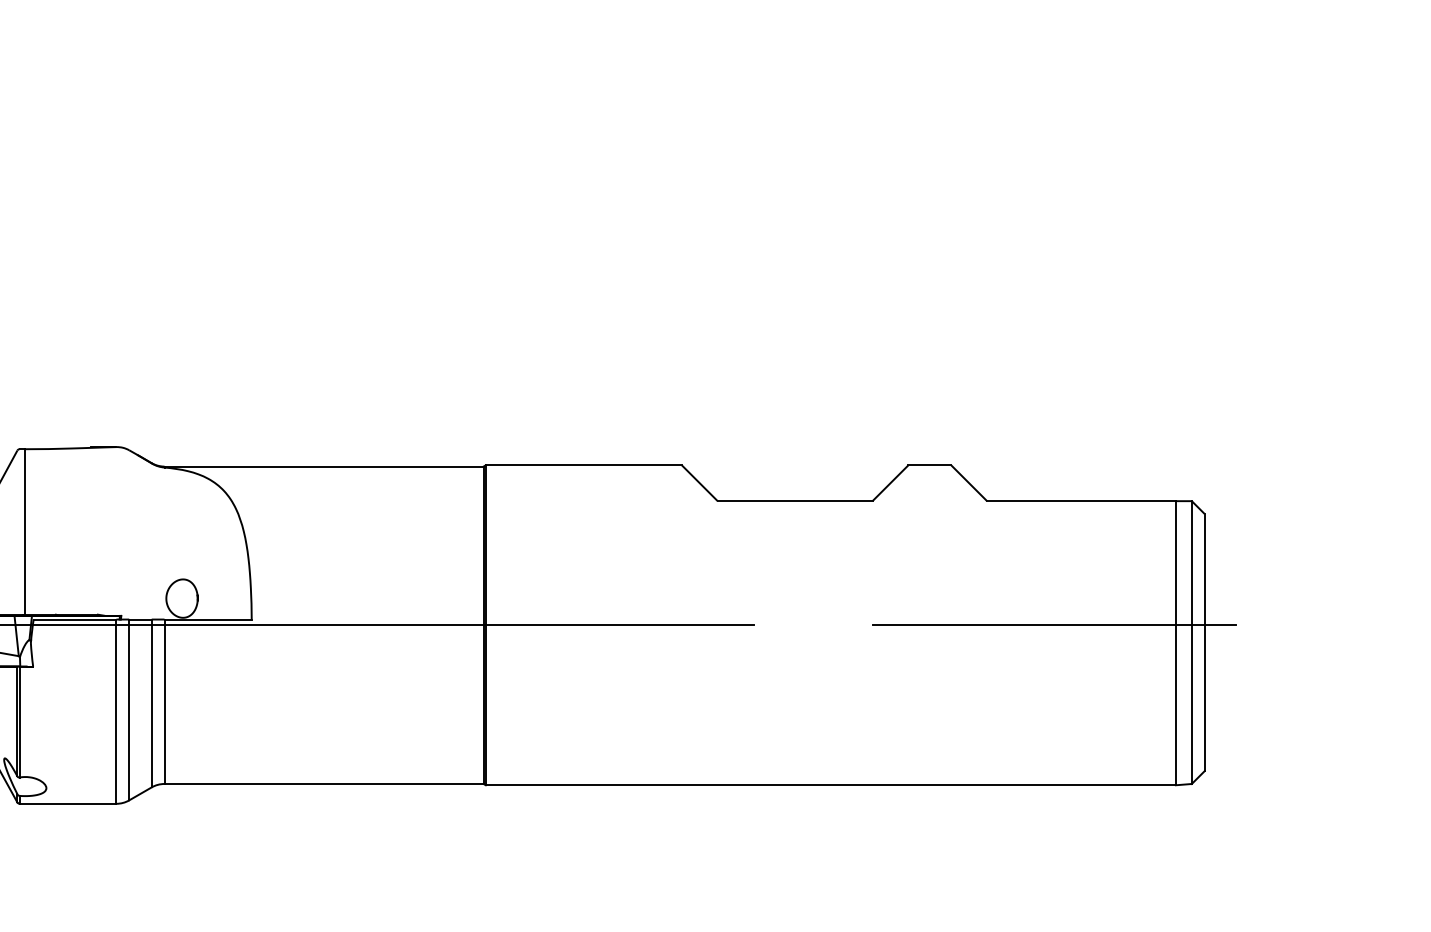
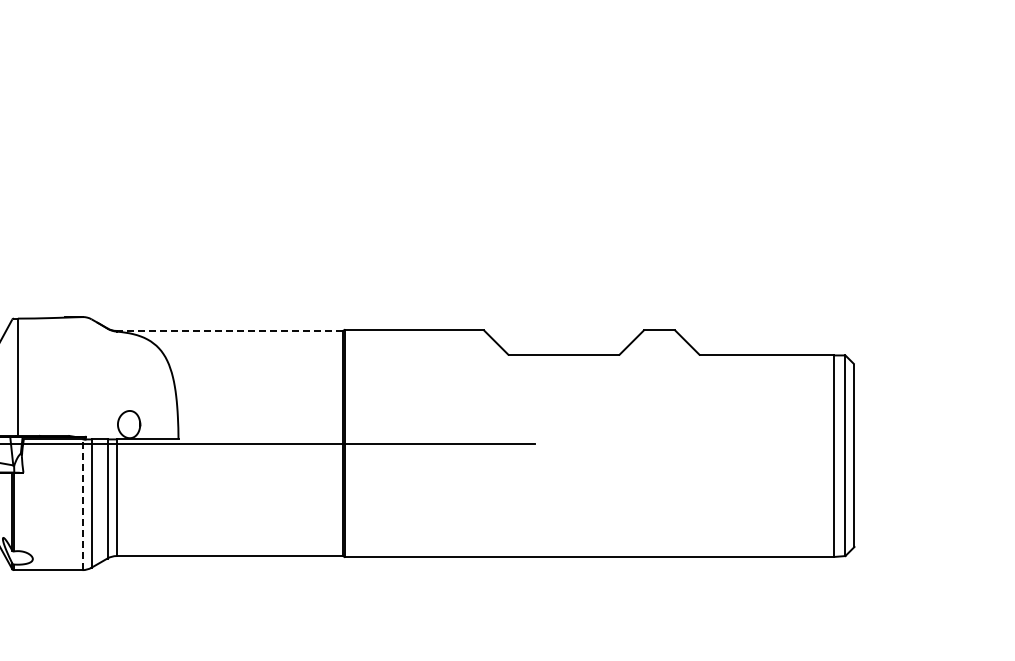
line: (323, 466) -> (229, 330), solid -> dashed
line: (1053, 625) -> (747, 443), removed
line: (116, 711) -> (82, 504), solid -> dashed

